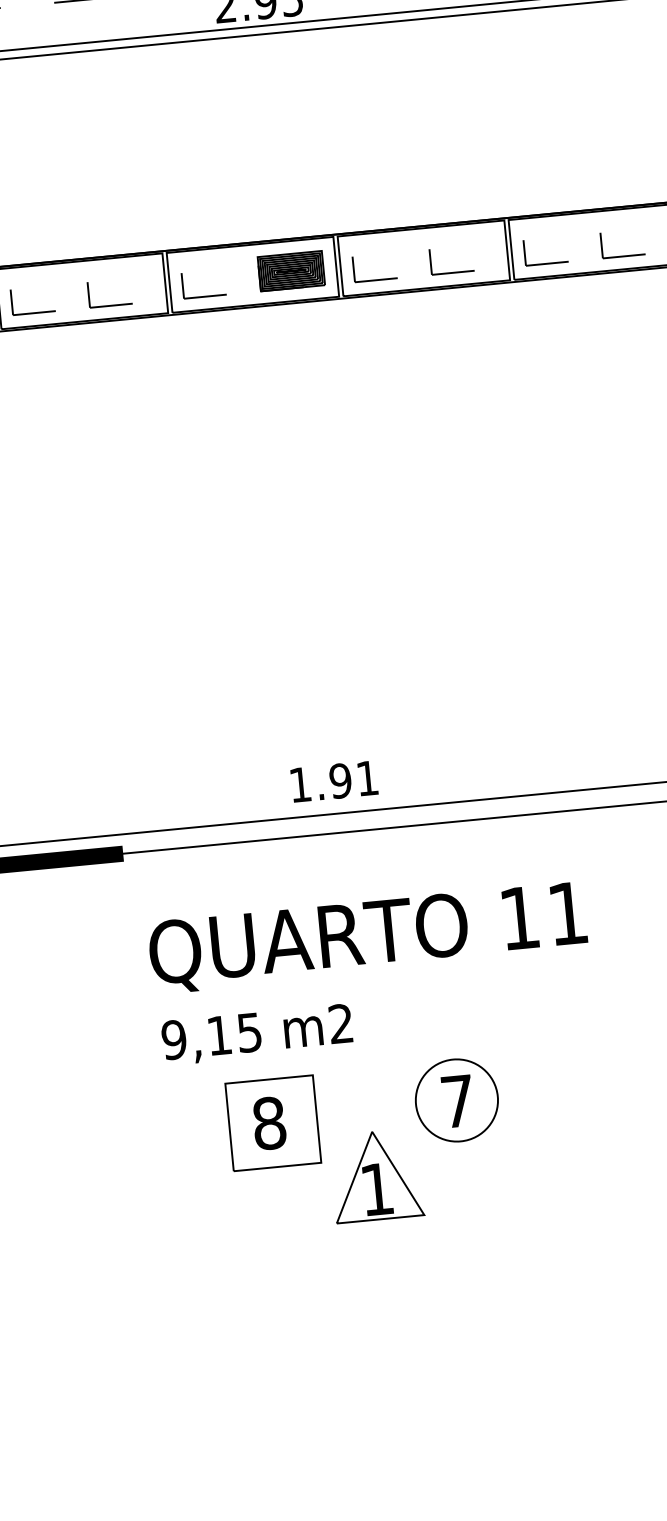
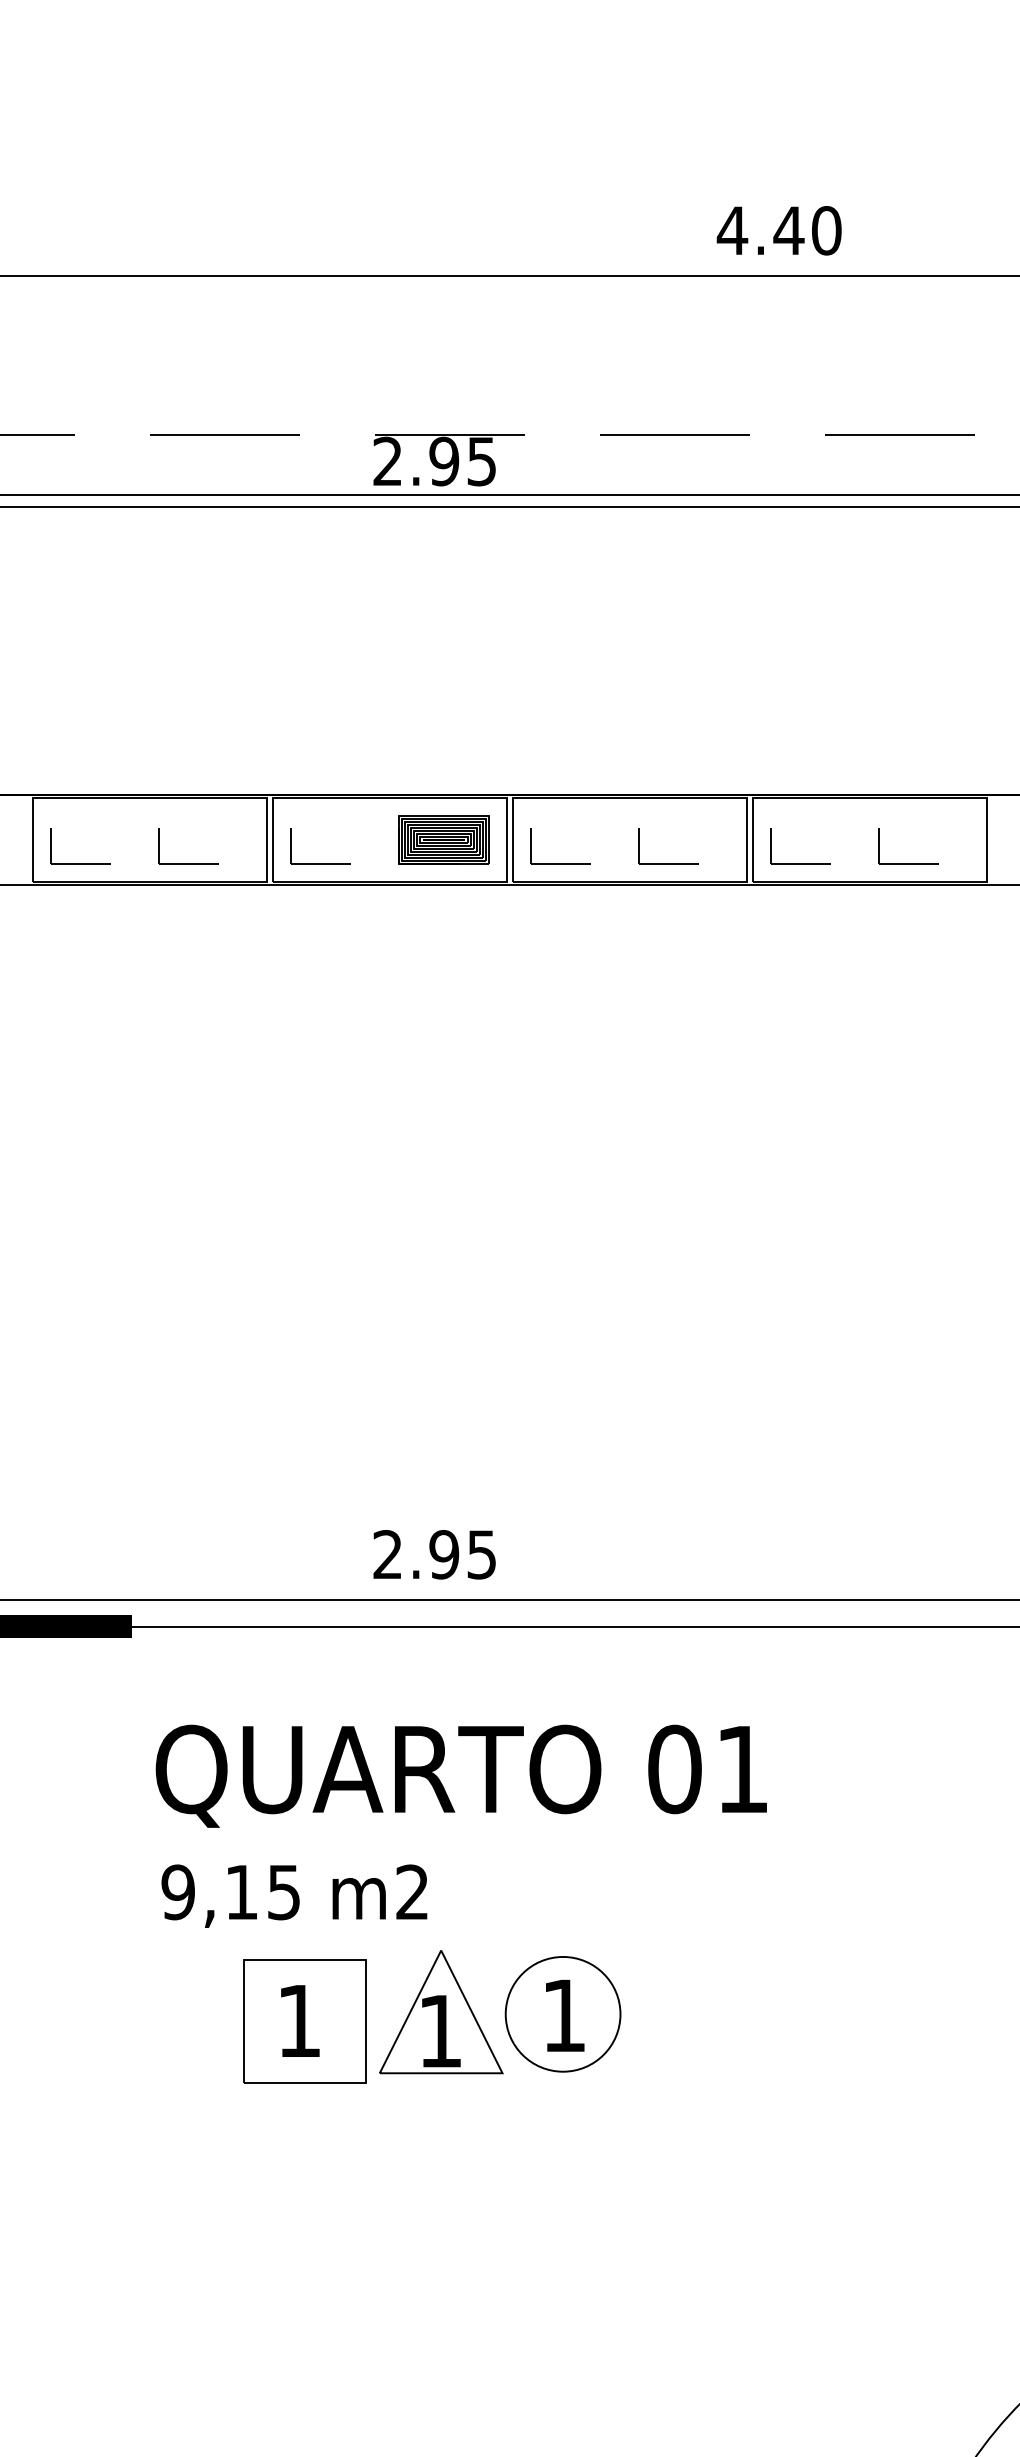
text: (333, 781) -> (434, 1554), 1.91 -> 2.95
text: (519, 918) -> (674, 1769), 11 -> 01
text: (457, 1101) -> (563, 2015), 7 -> 1
text: (269, 1123) -> (299, 2021), 8 -> 1
part: (376, 1175) -> (441, 2012), moved

